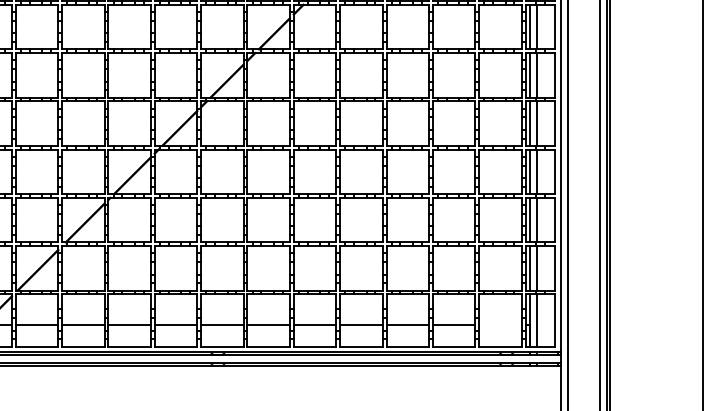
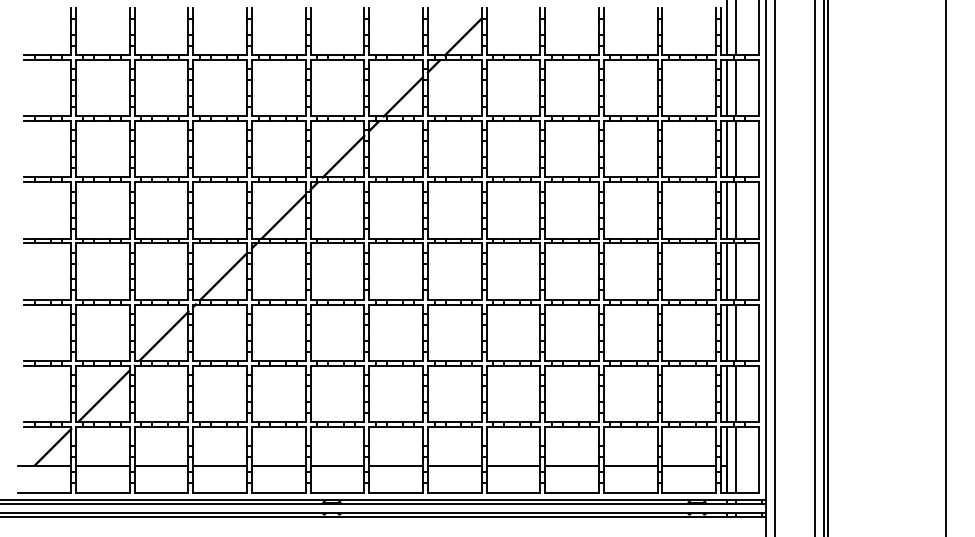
line: (500, 325) -> (689, 465), added

